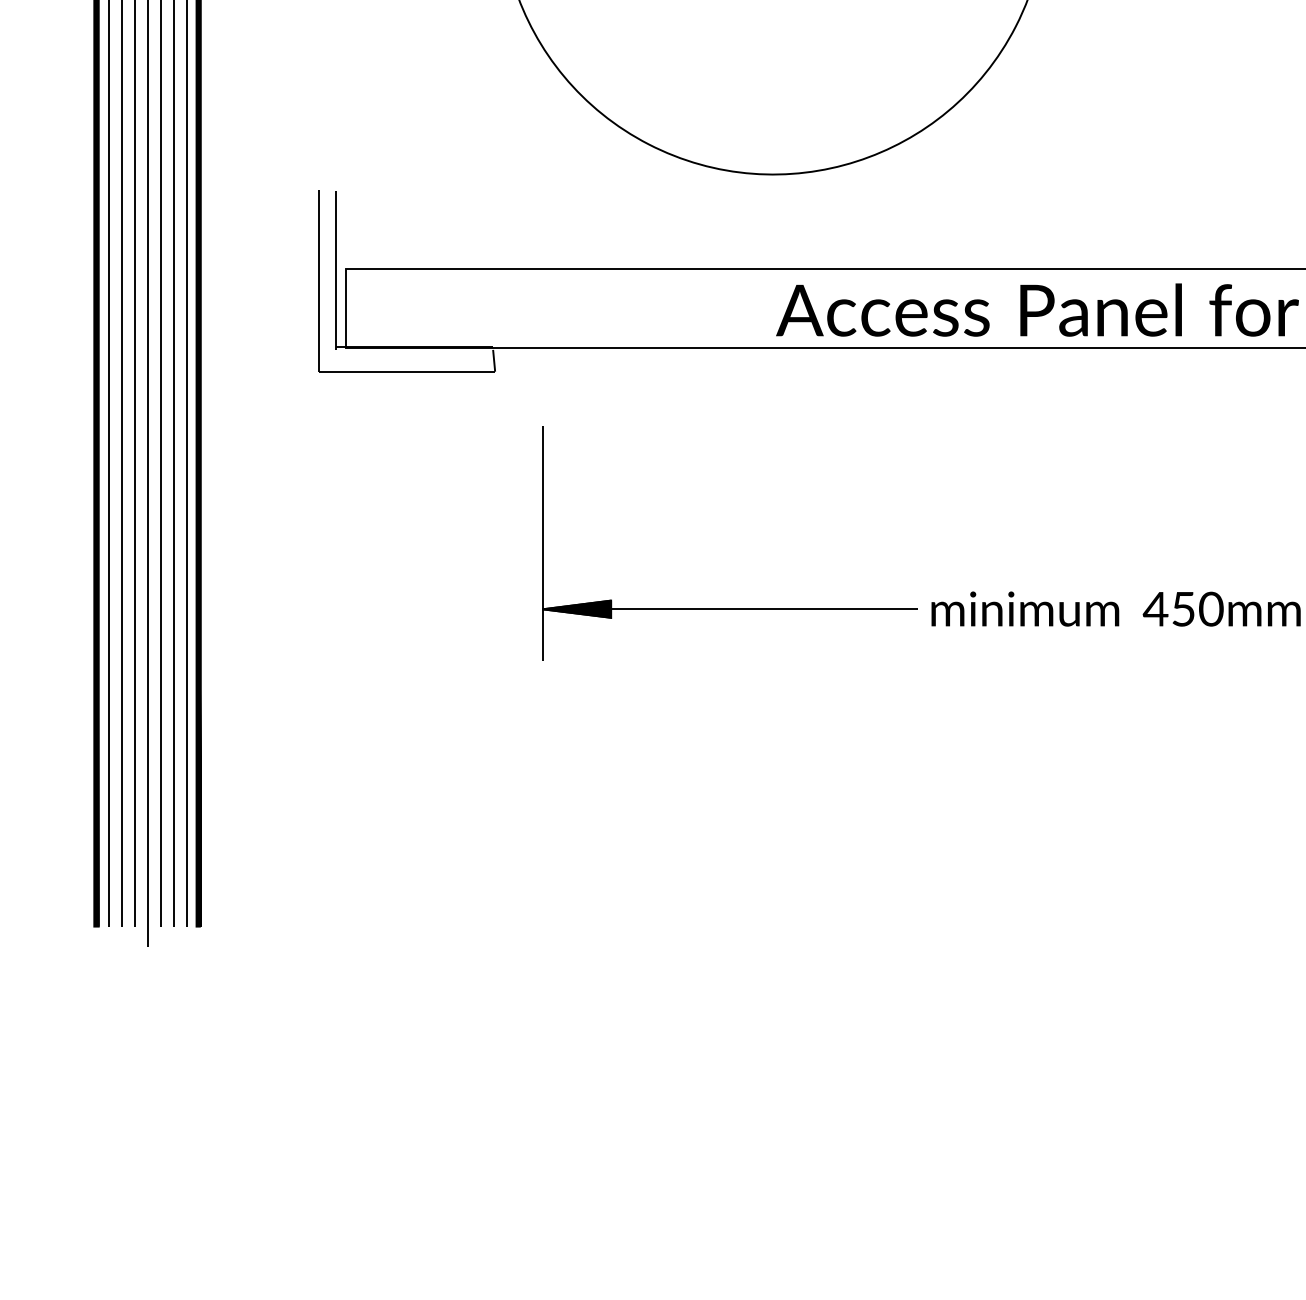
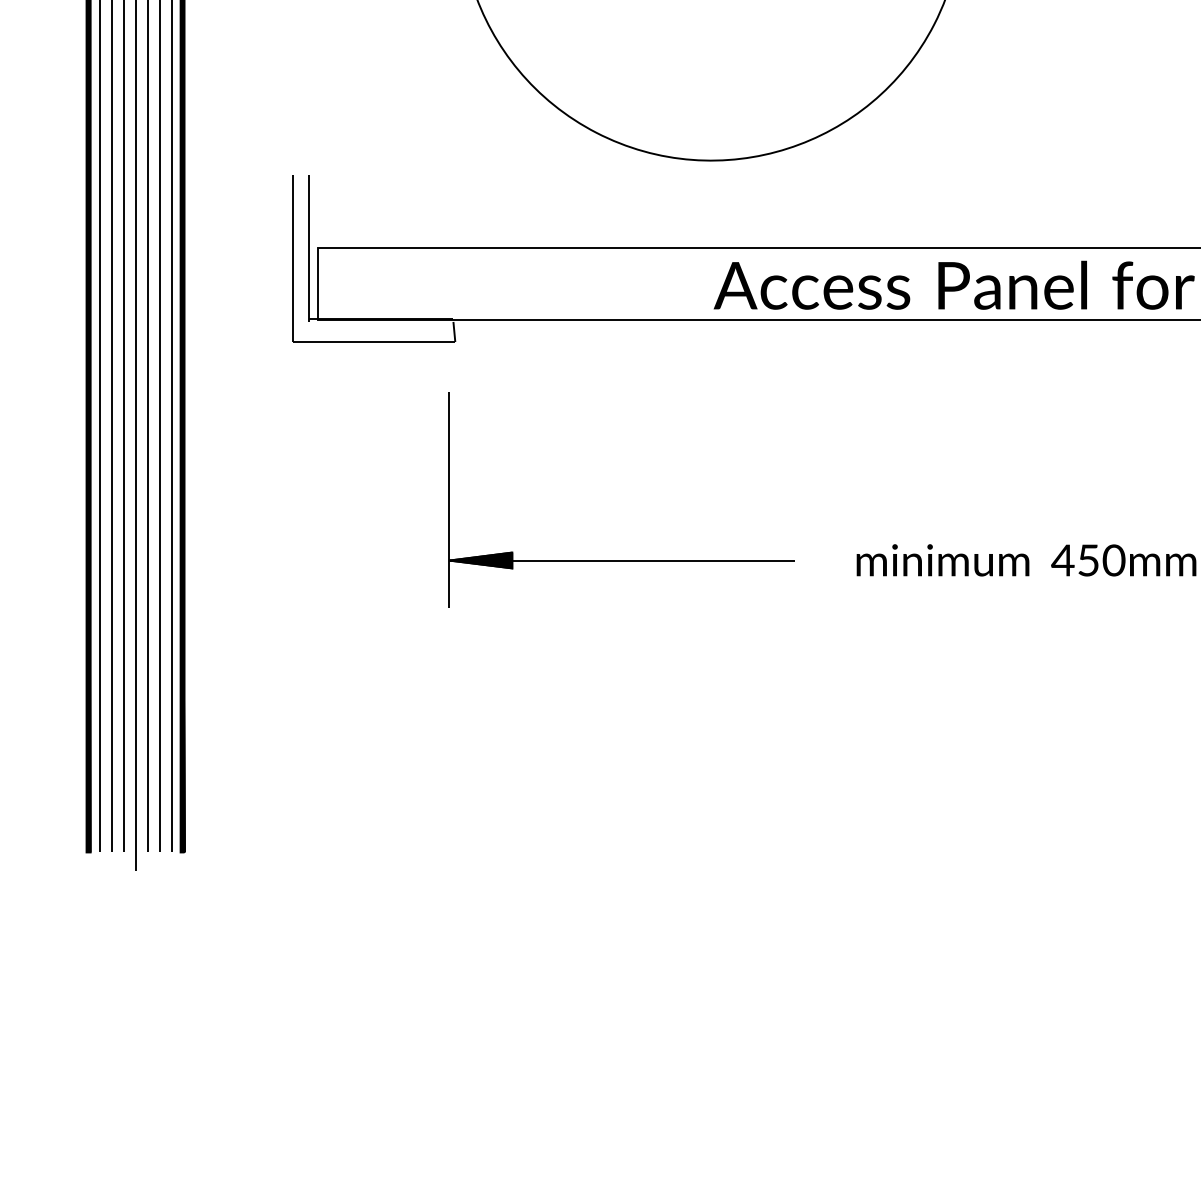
part: (729, 608) -> (621, 559), moved

